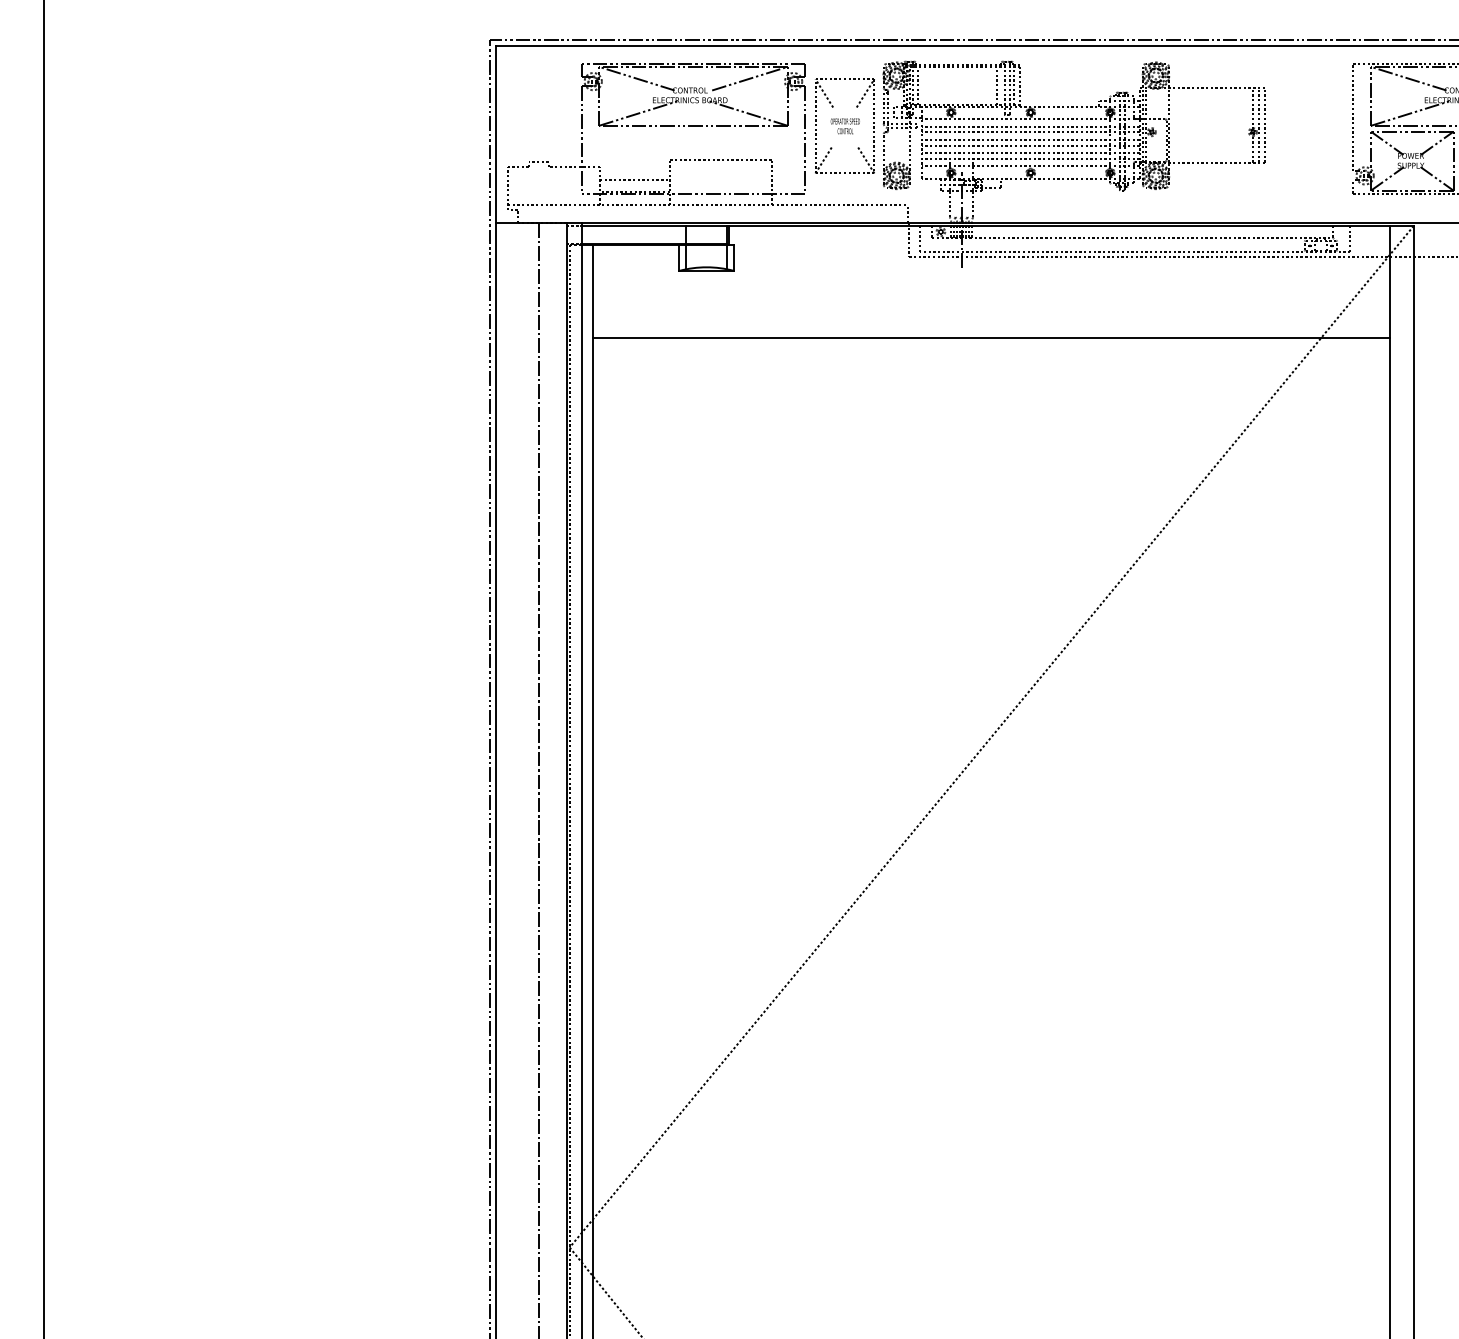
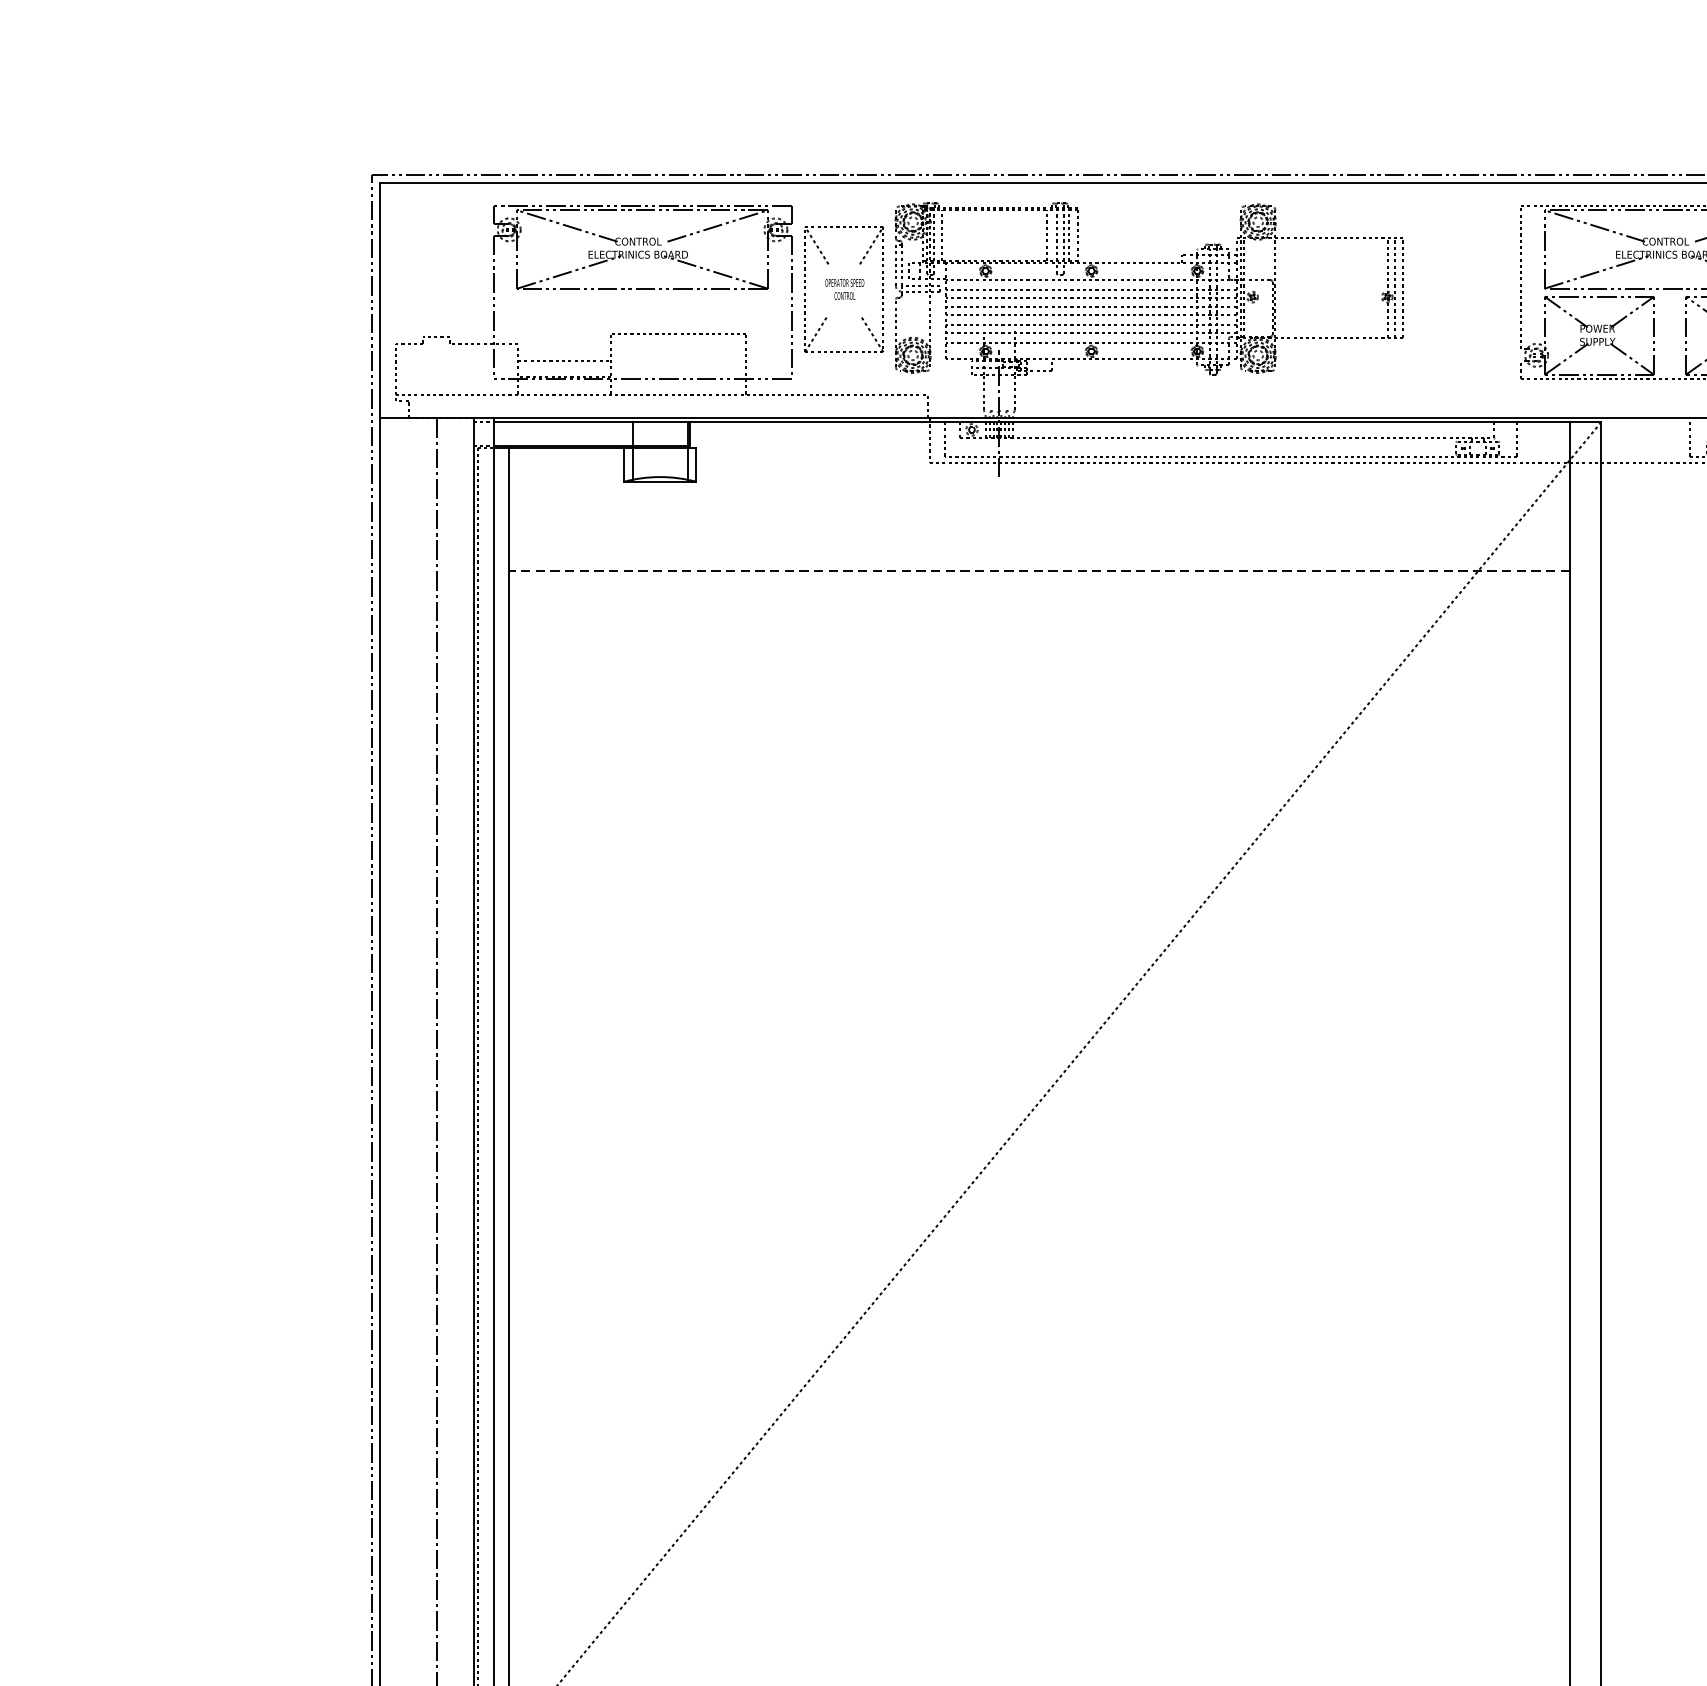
line: (991, 337) -> (1039, 570), solid -> dashed

